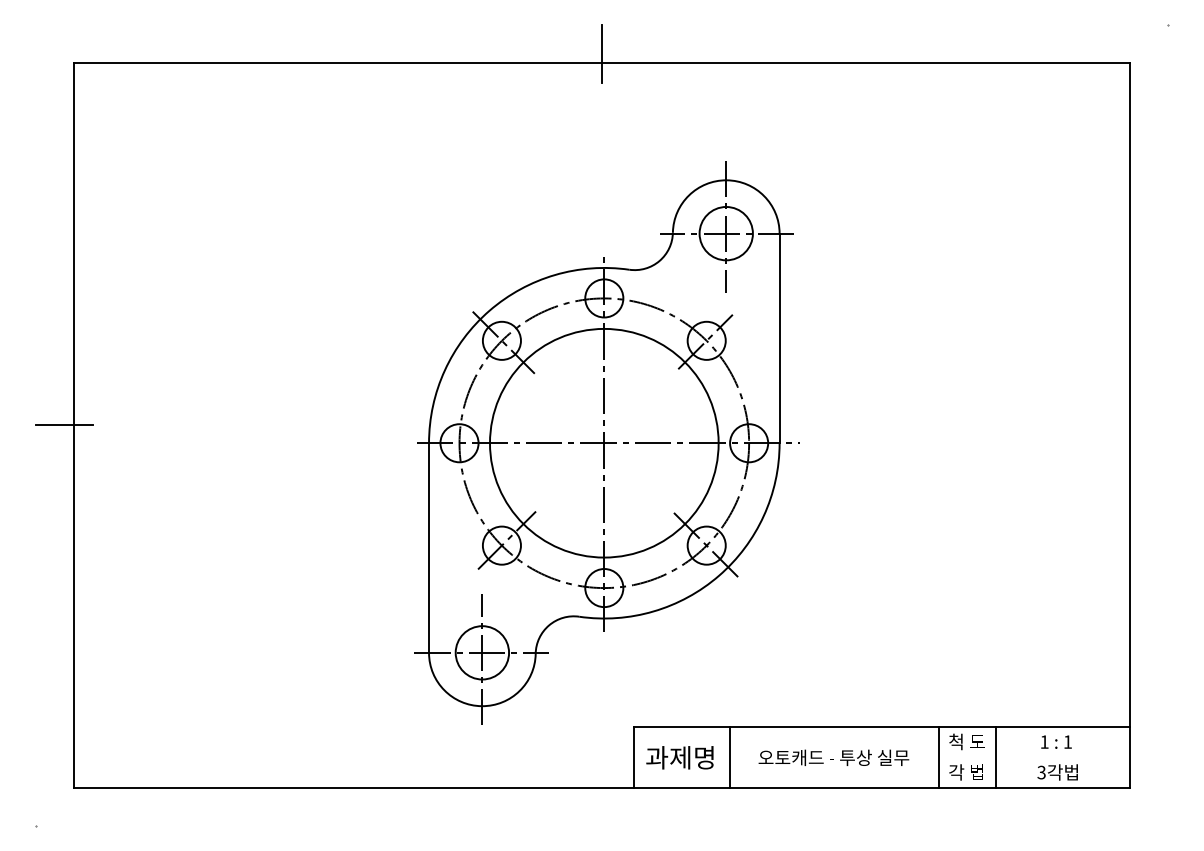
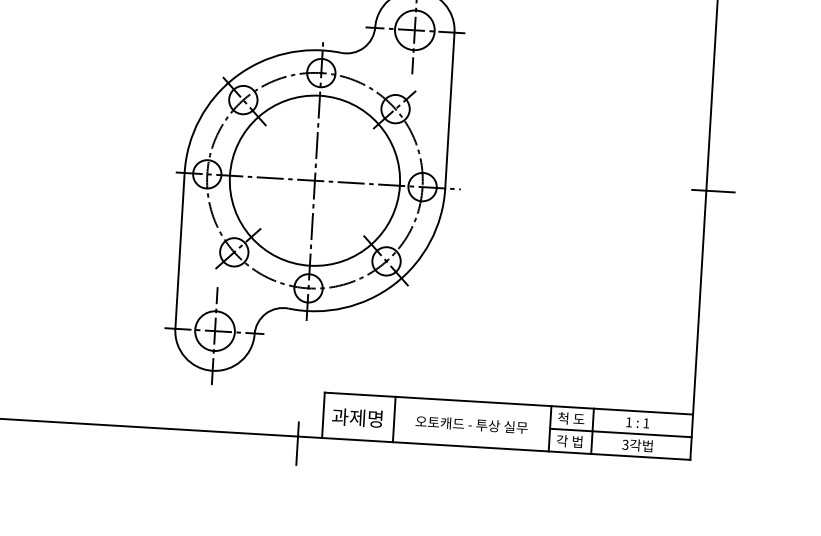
line: (1138, 425) -> (712, 191), added
line: (1034, 757) -> (620, 433), added
line: (602, 796) -> (297, 443), added

